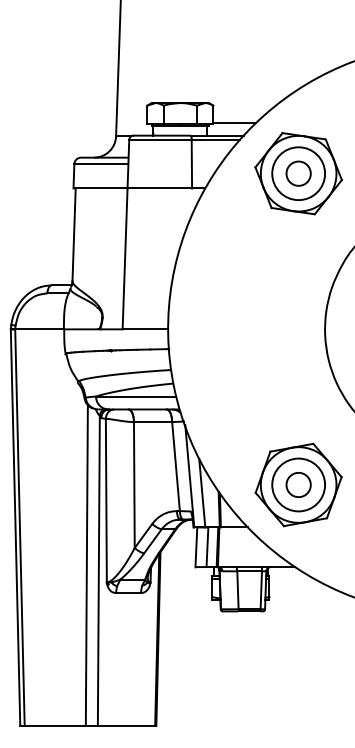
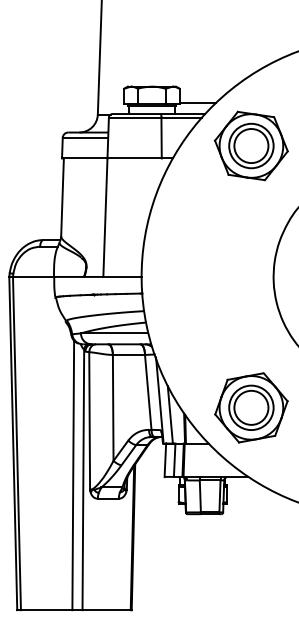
circle: (298, 173) -> (251, 145), size x1.67
circle: (298, 484) -> (251, 407), size x1.67

